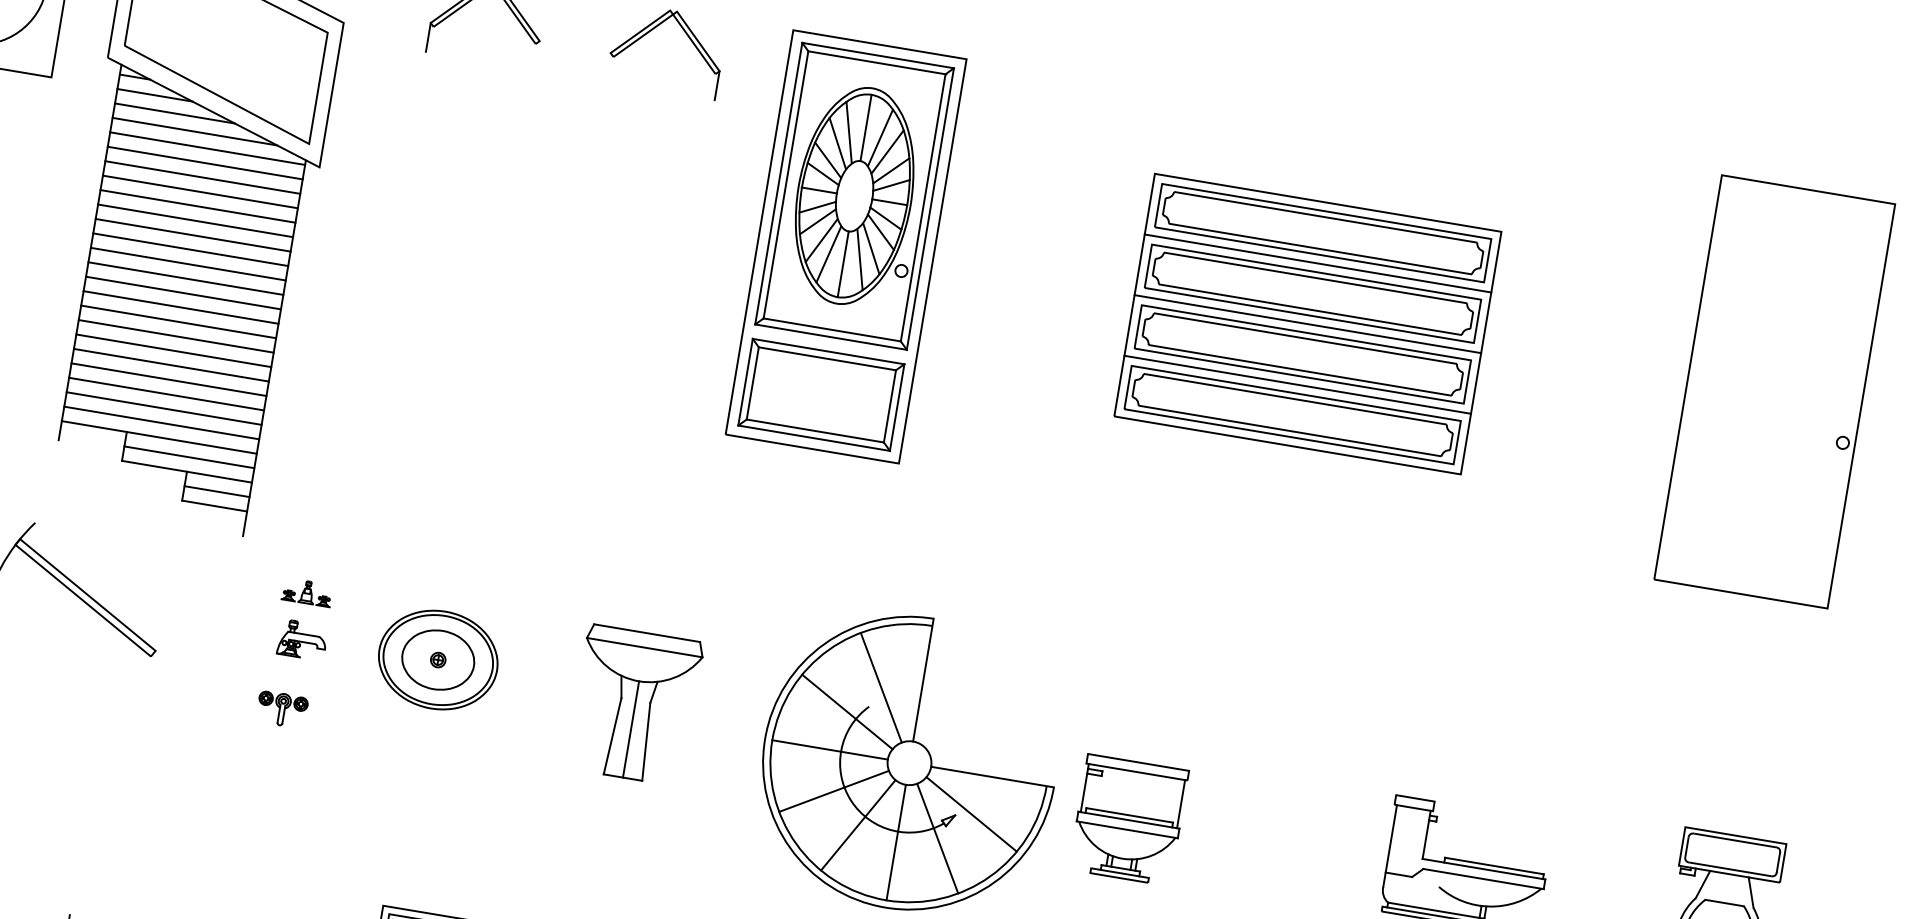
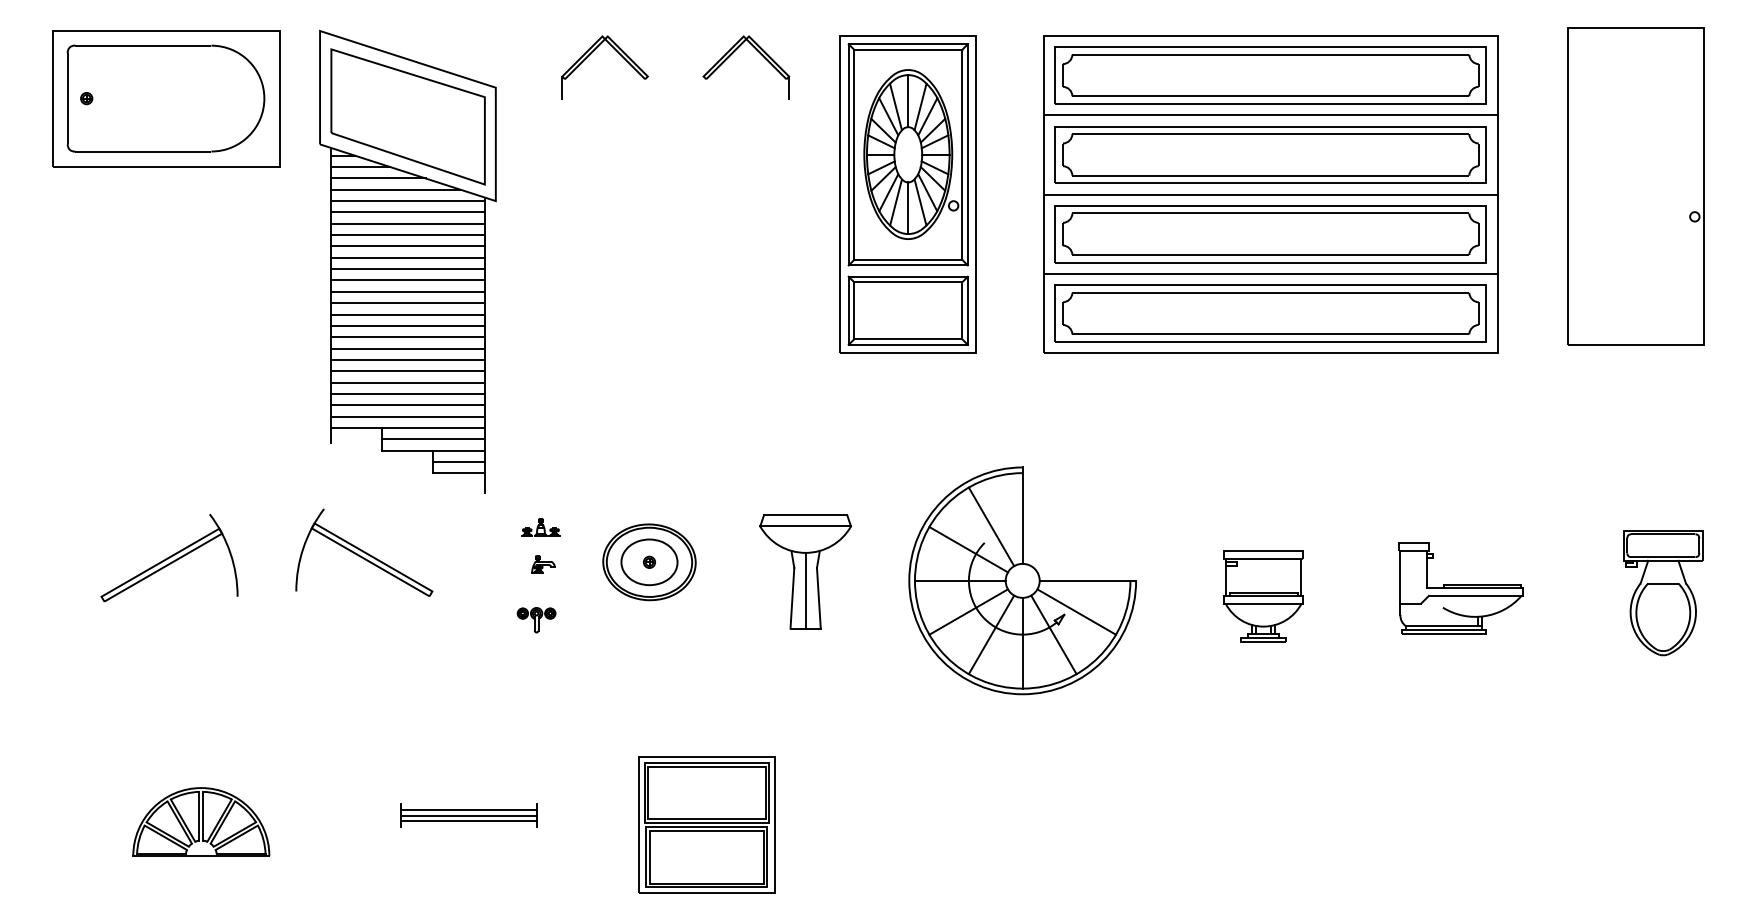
part: (1307, 324) -> (1270, 194), size x1.67
part: (302, 640) -> (543, 564), size x0.62
part: (1128, 820) -> (1263, 596), moved

